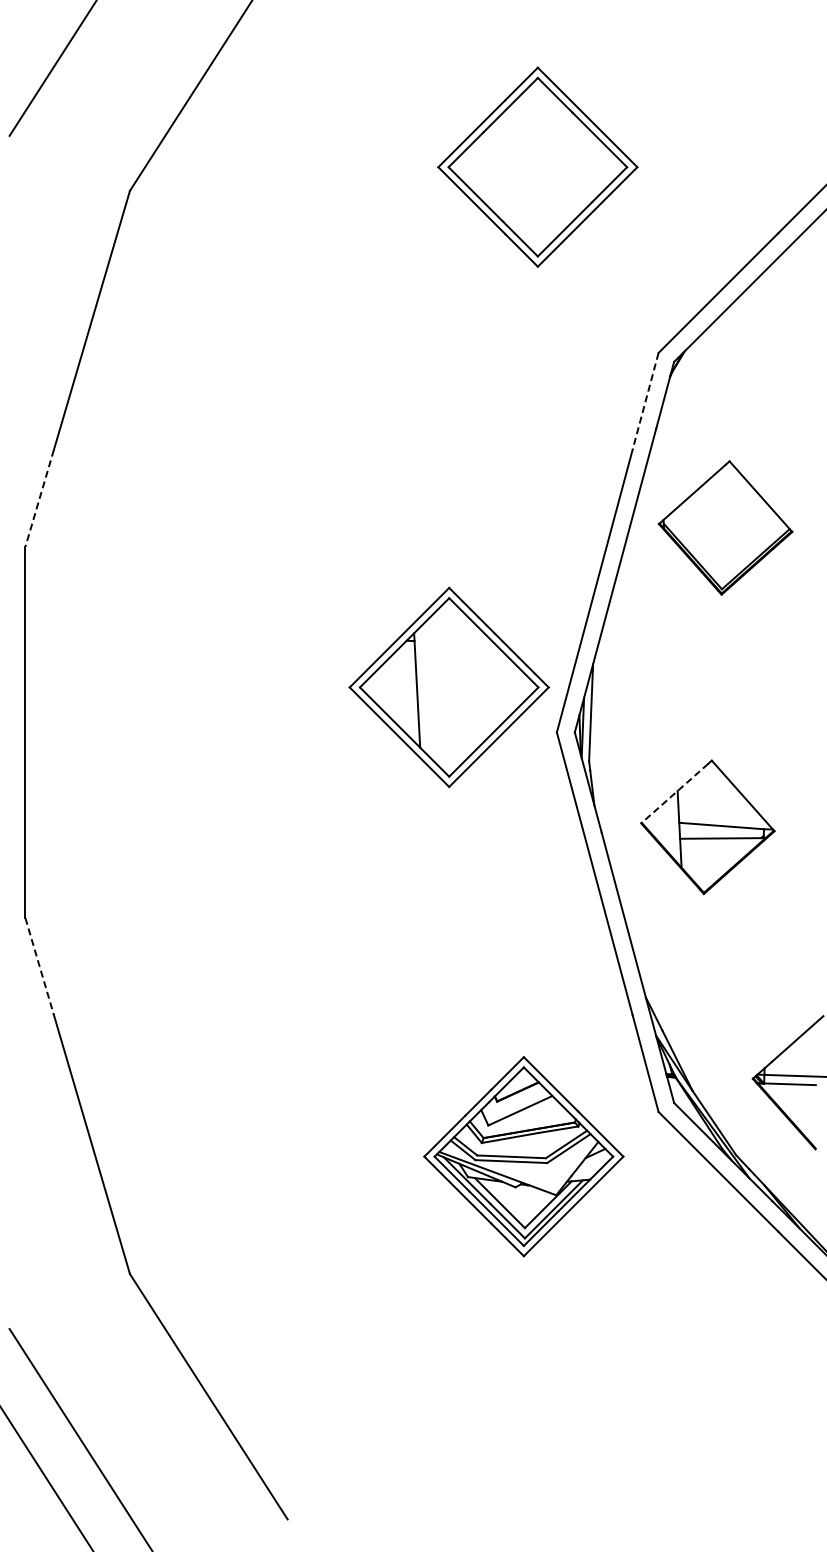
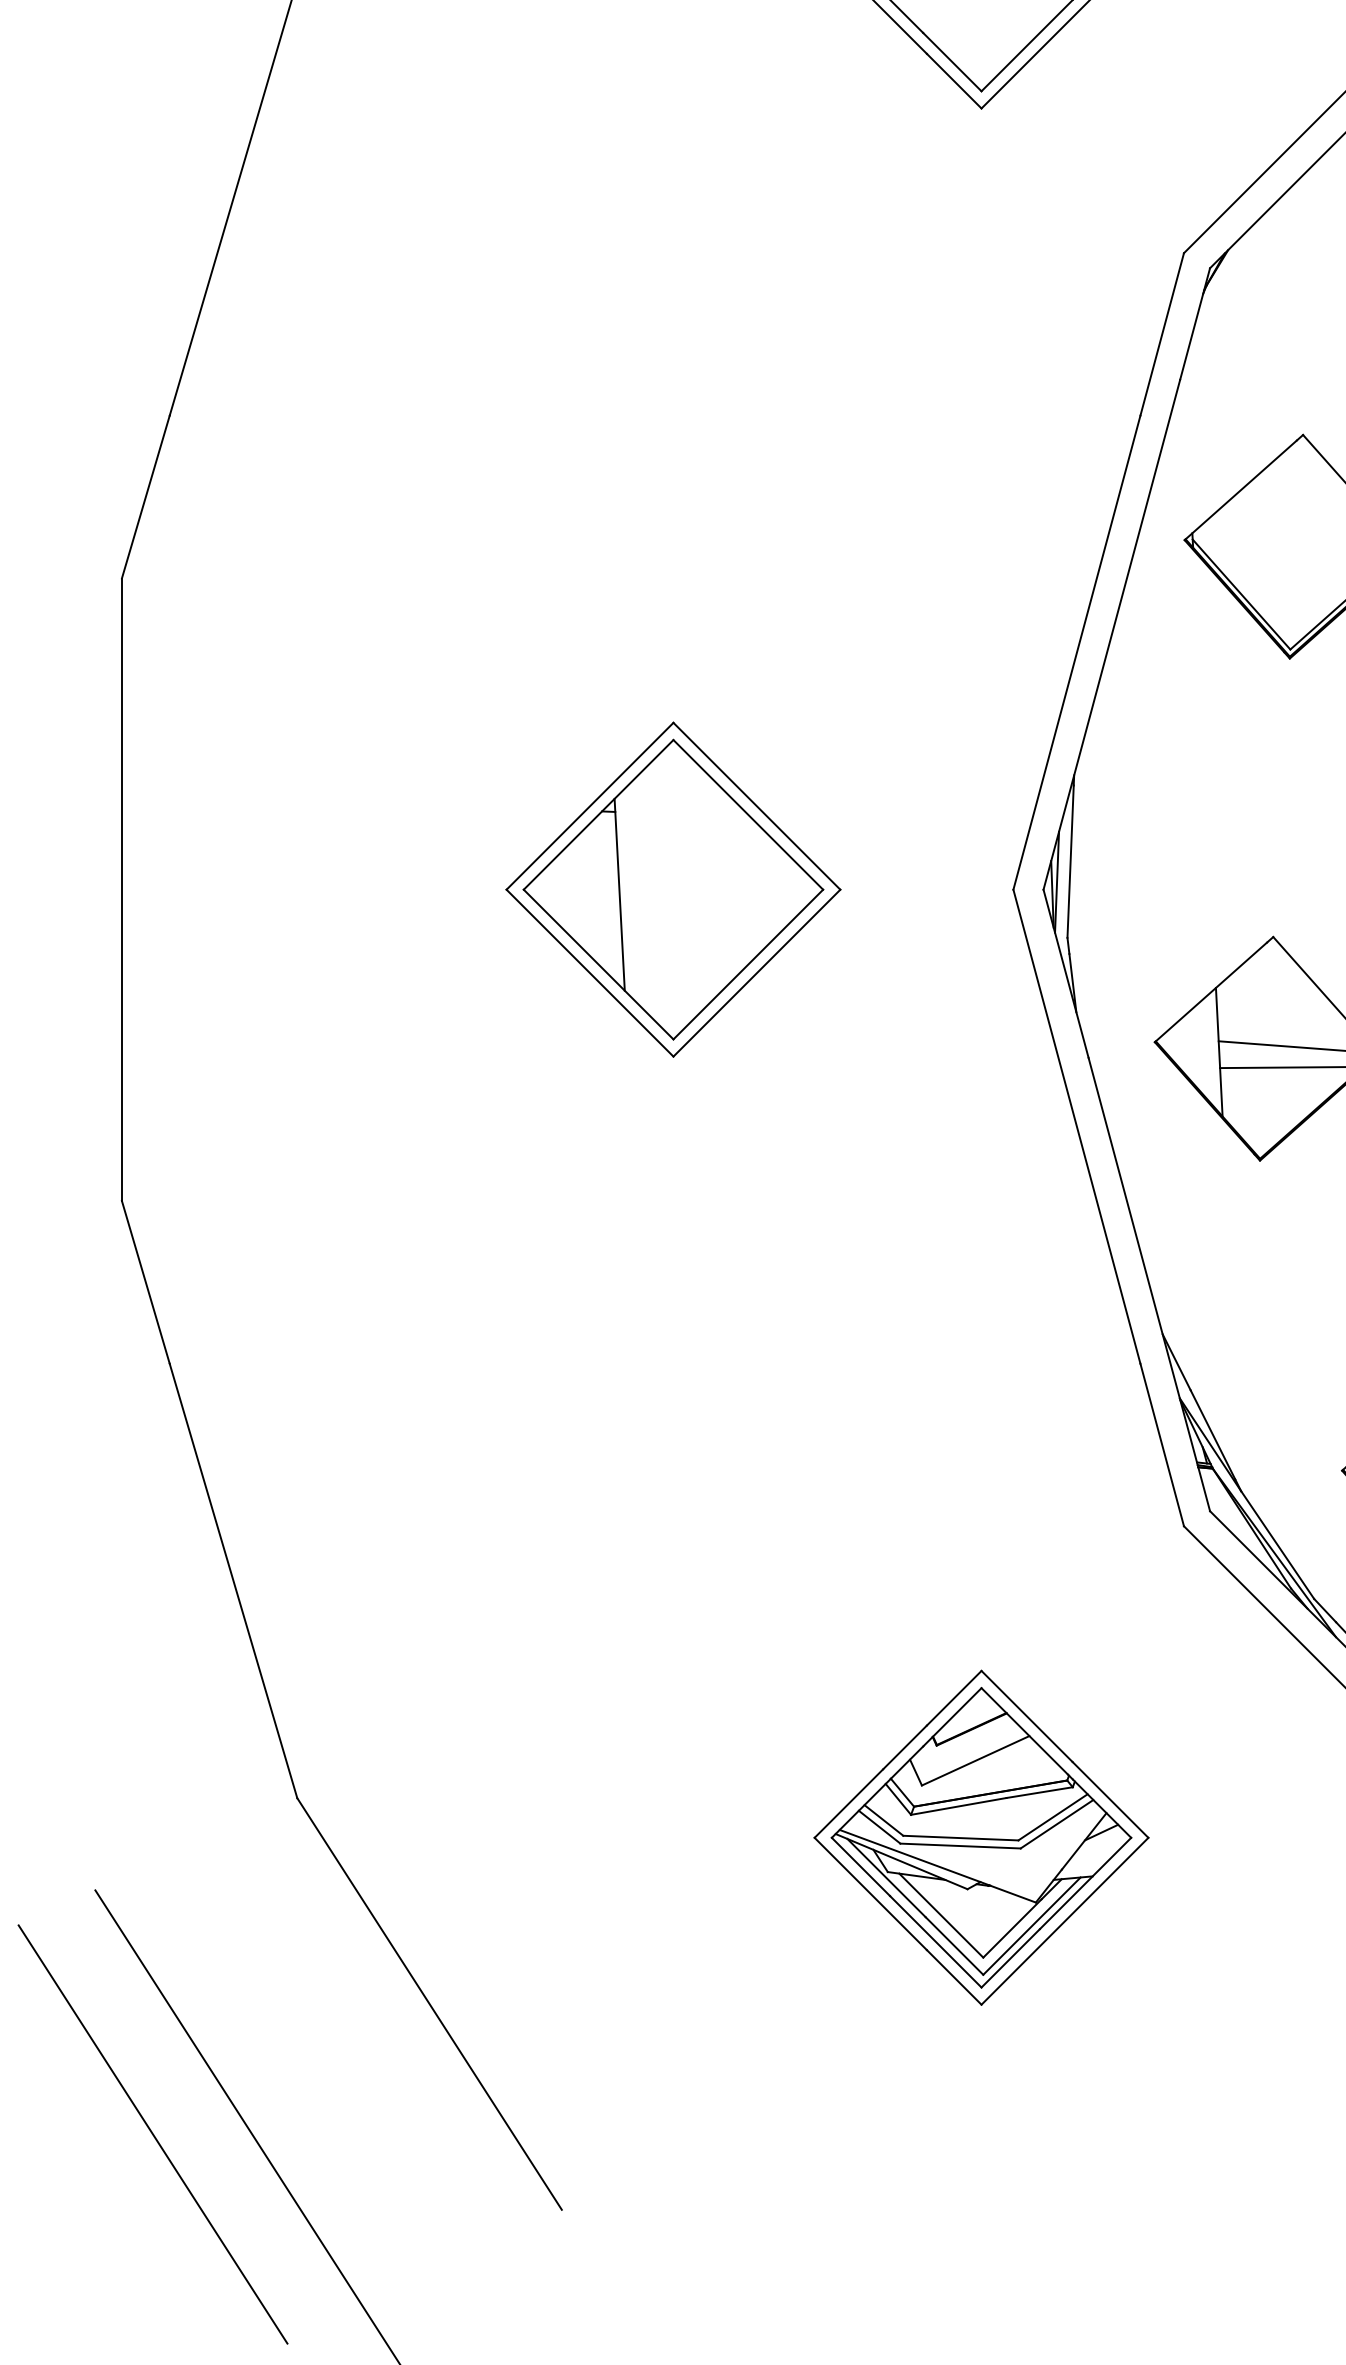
line: (645, 401) -> (1162, 334), dashed -> solid
line: (39, 498) -> (145, 497), dashed -> solid
part: (448, 687) -> (672, 889), moved
line: (674, 793) -> (1210, 992), dashed -> solid
line: (39, 966) -> (145, 1282), dashed -> solid
part: (523, 1156) -> (980, 1837), moved

